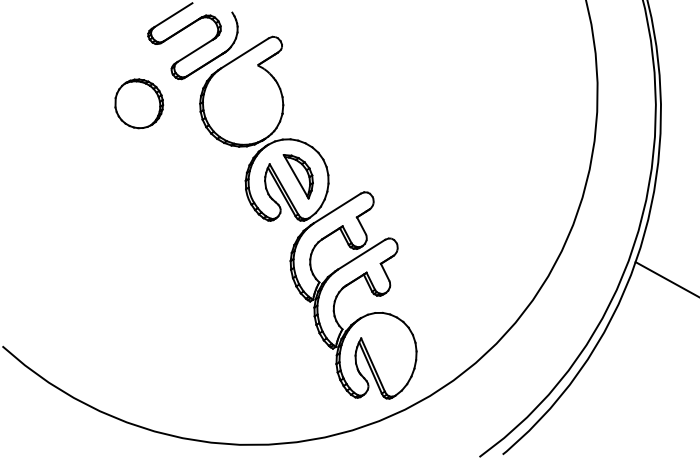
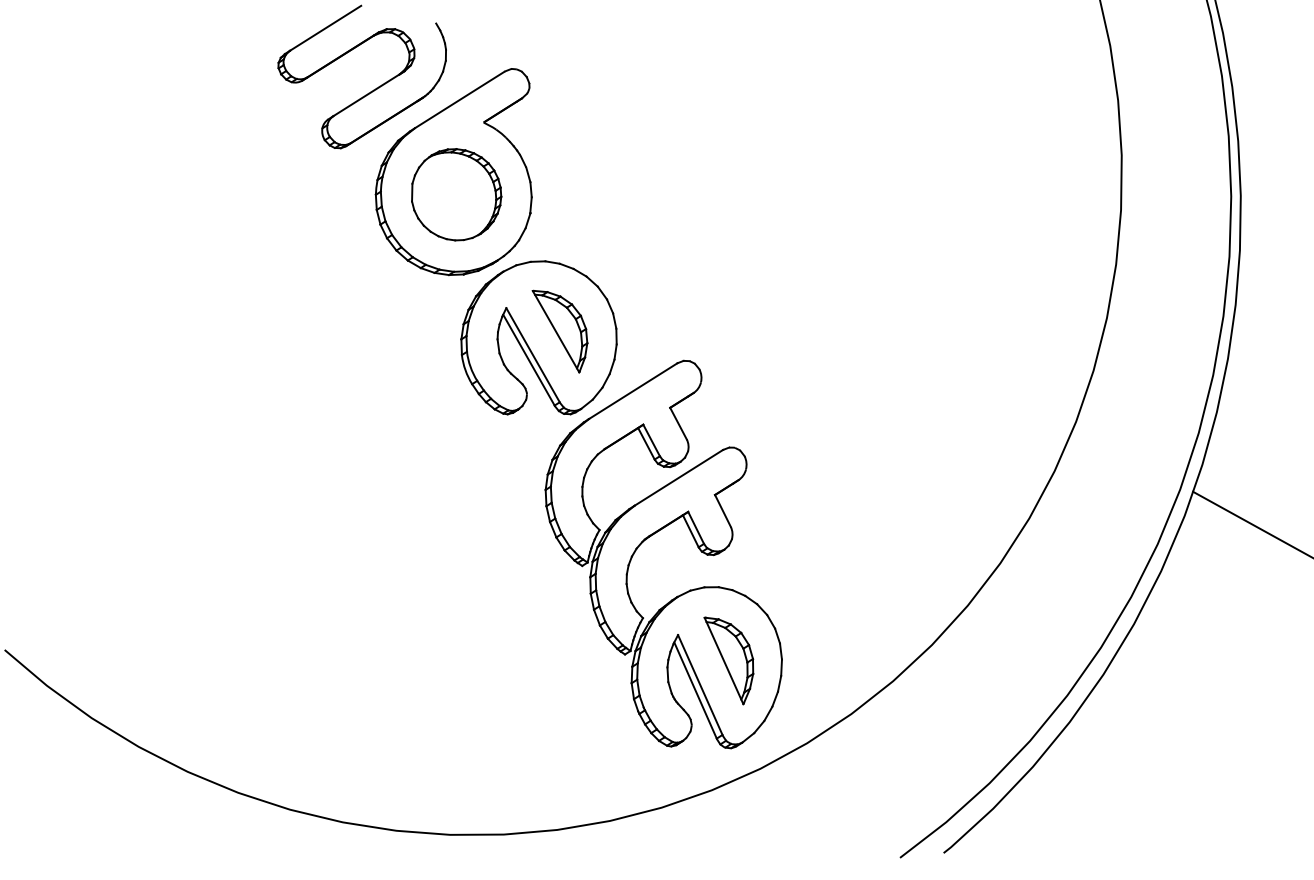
part: (139, 103) -> (457, 194), moved
part: (388, 352) -> (729, 661), added

